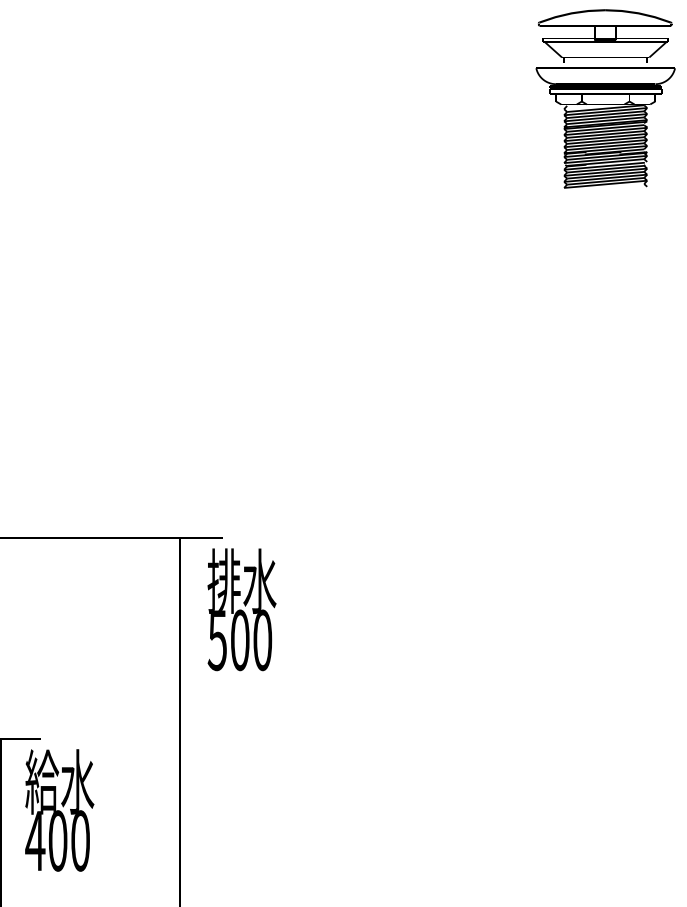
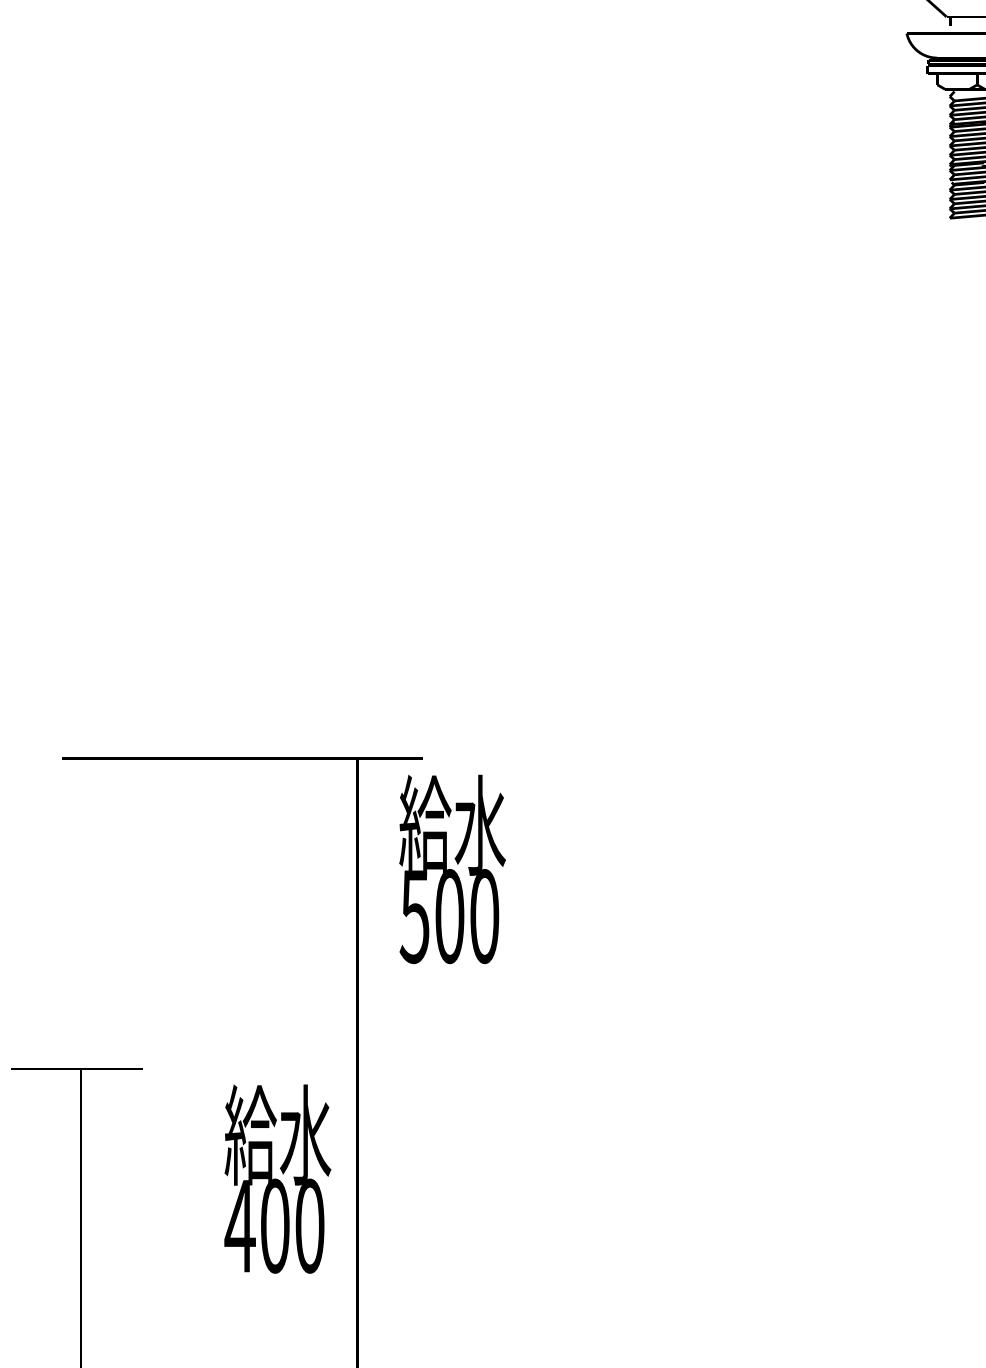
text: (224, 580) -> (425, 824), 排水 -> 給水
text: (59, 810) -> (277, 1179), moved

